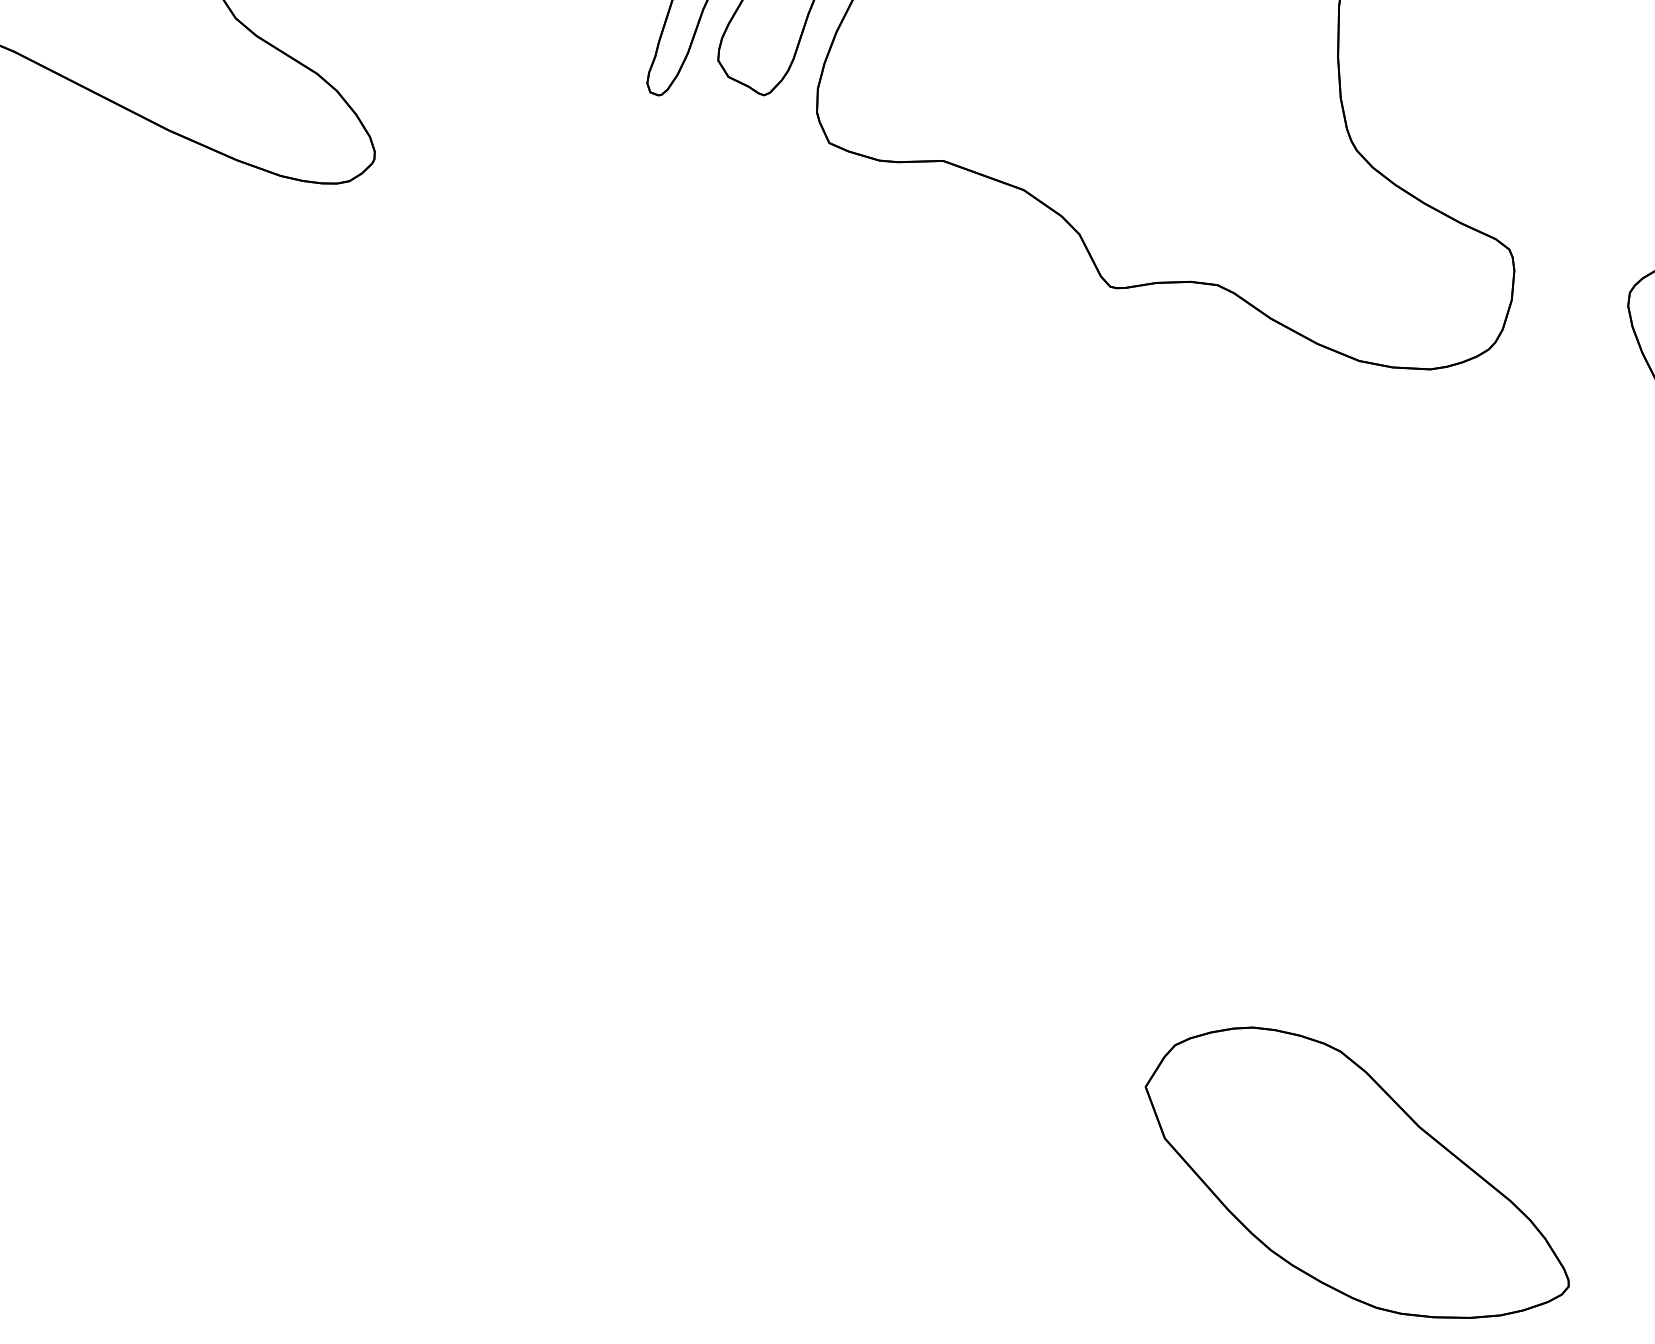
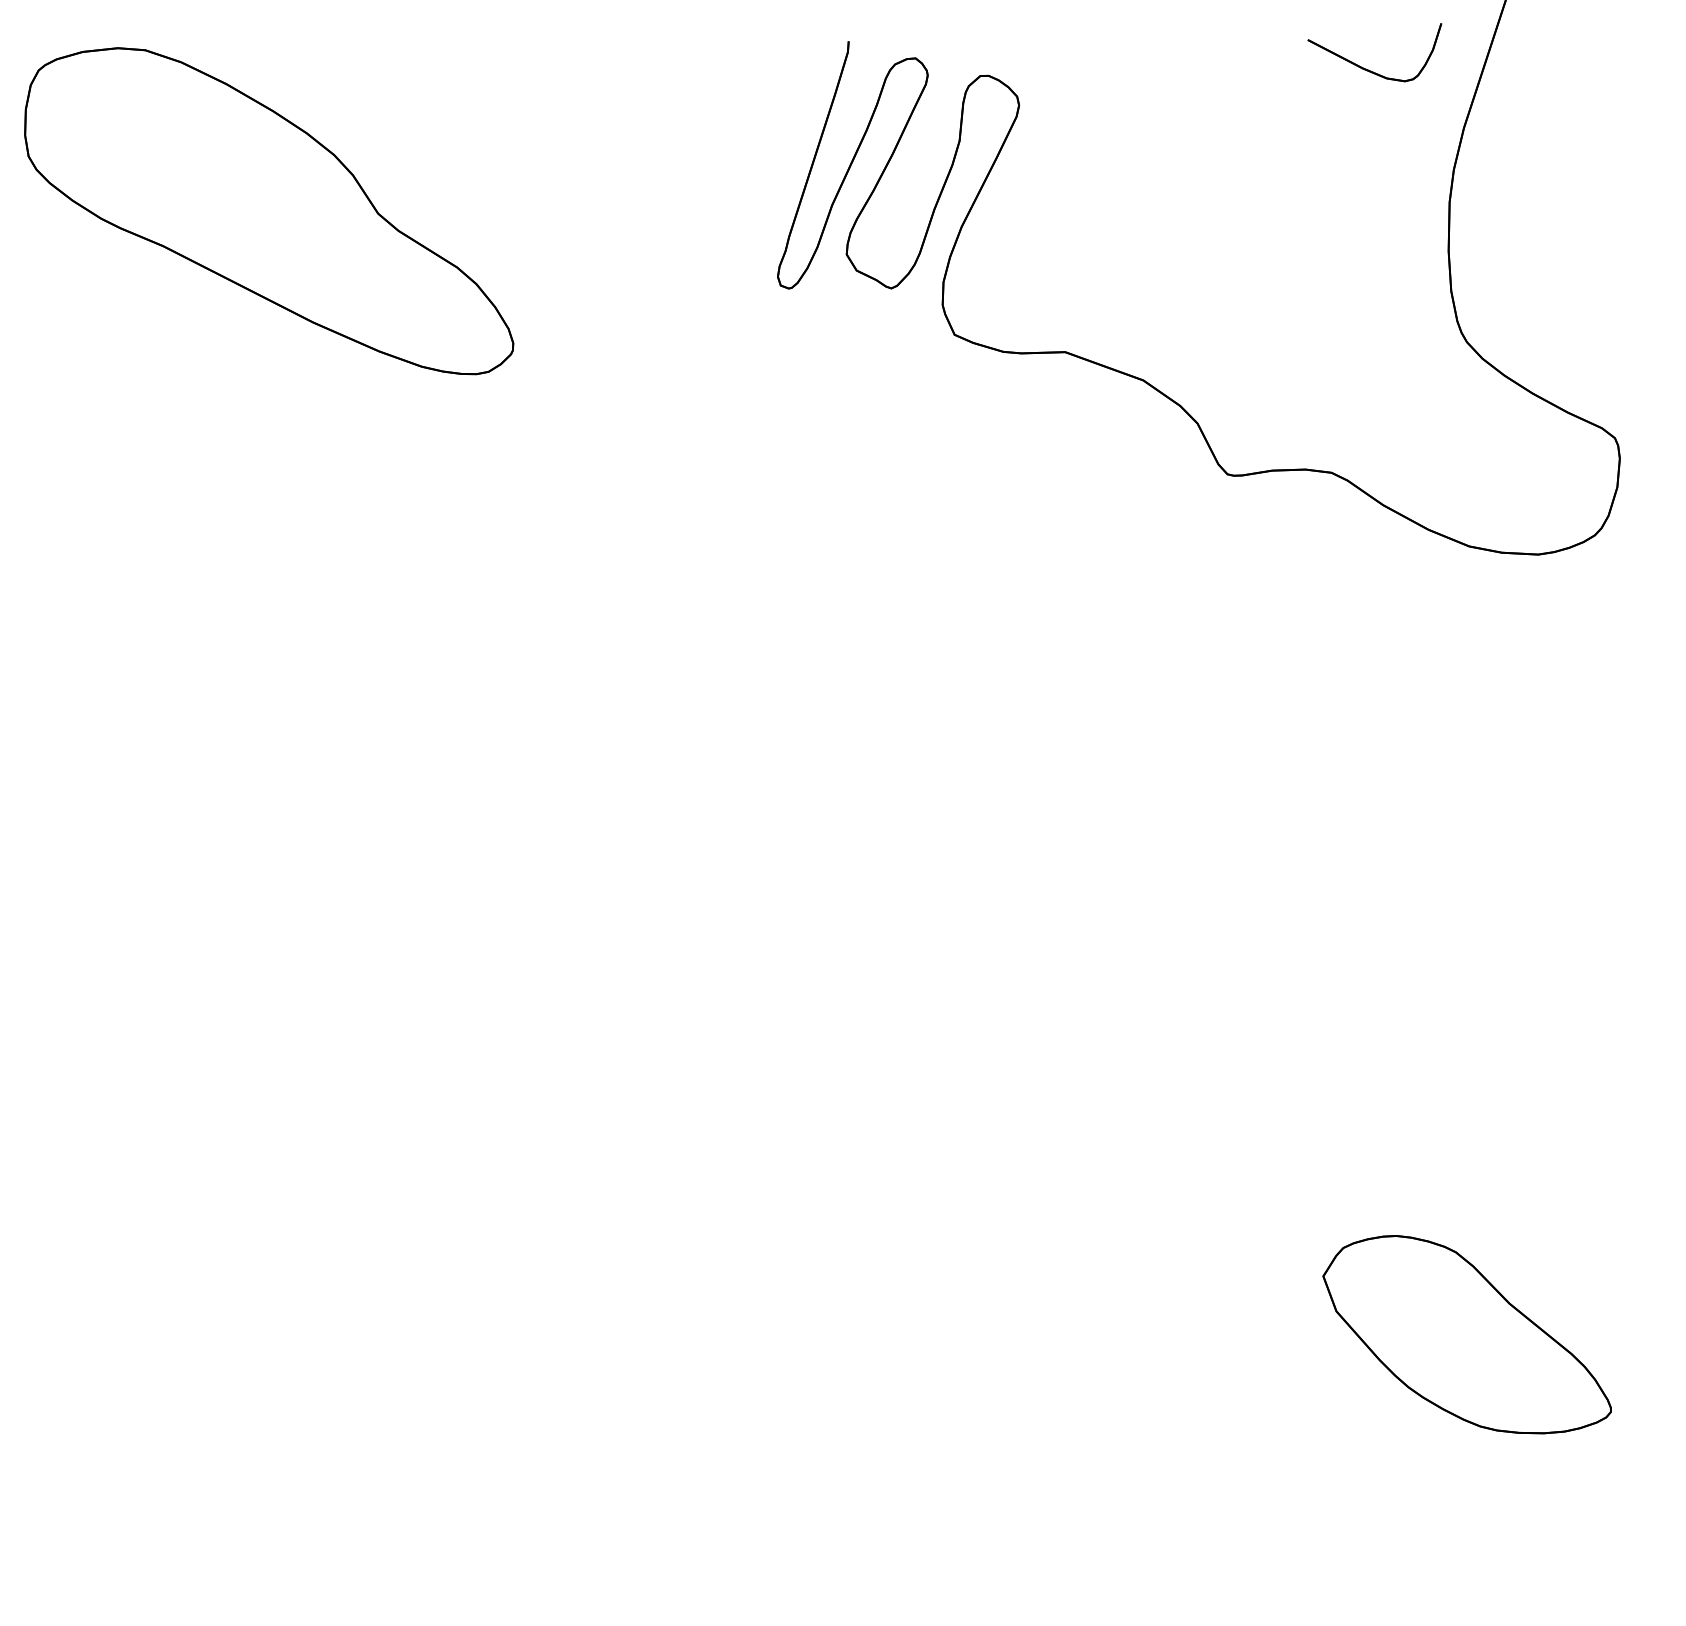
part: (1356, 1172) -> (1466, 1334), size x0.7

